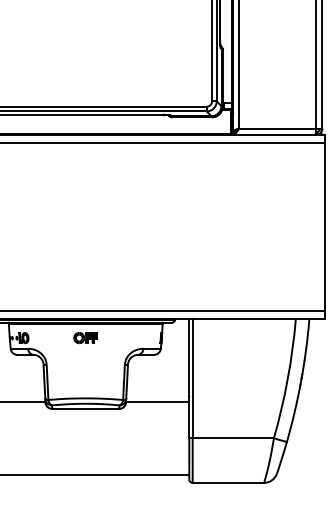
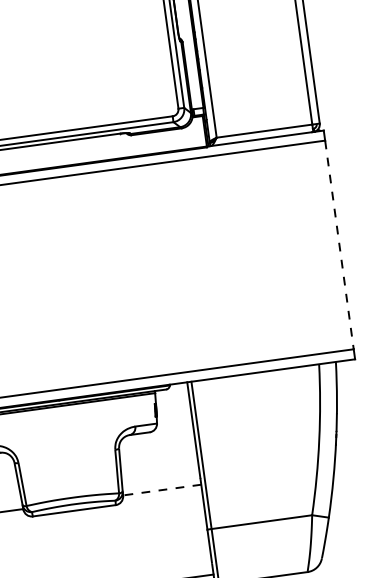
line: (324, 227) -> (339, 245), solid -> dashed
part: (85, 338) -> (62, 423), removed
line: (157, 402) -> (162, 490), solid -> dashed

